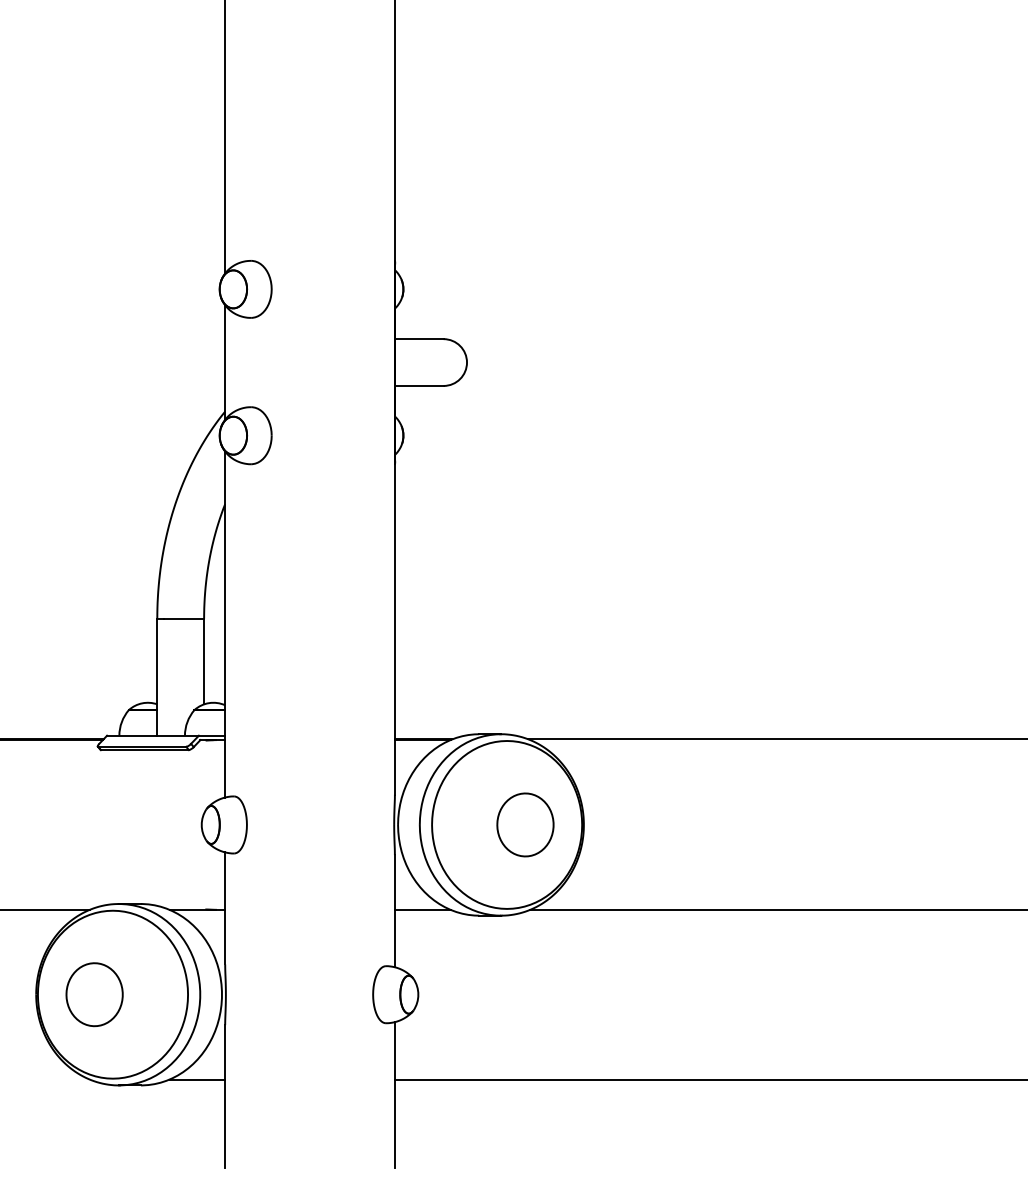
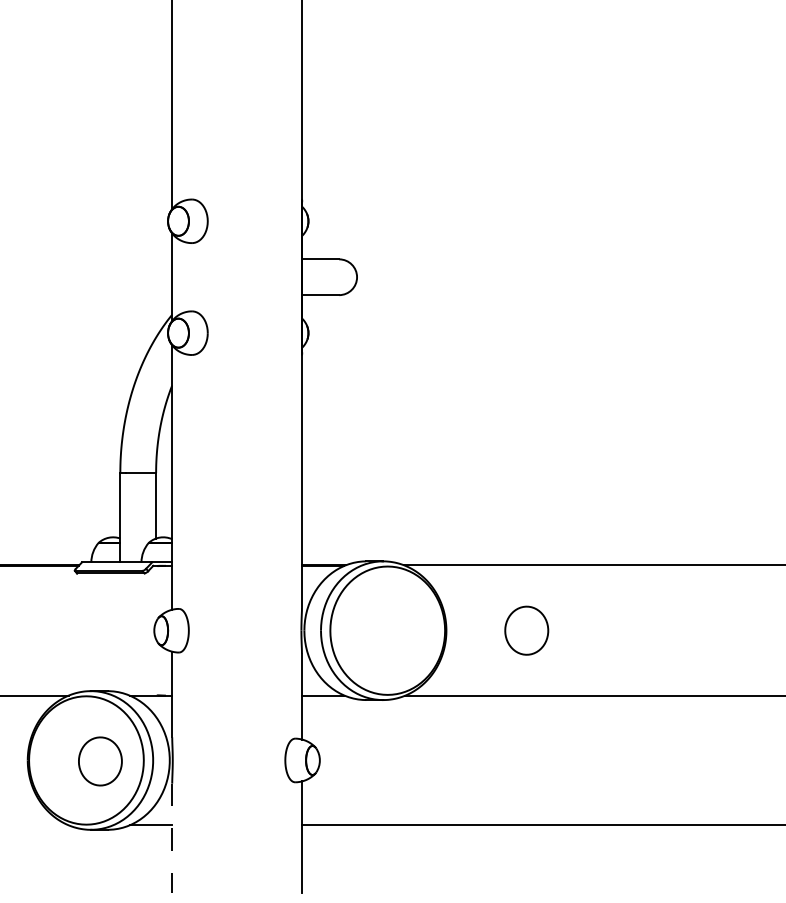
part: (525, 824) -> (526, 630), moved
part: (94, 994) -> (100, 761), moved
line: (225, 1096) -> (172, 838), solid -> dashed

